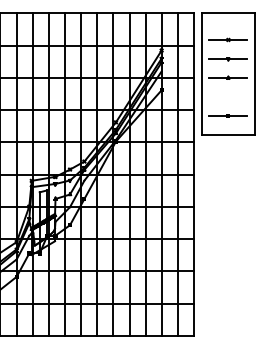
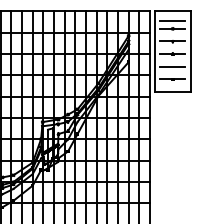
line: (227, 28) -> (172, 21), added
line: (227, 96) -> (172, 66), added

